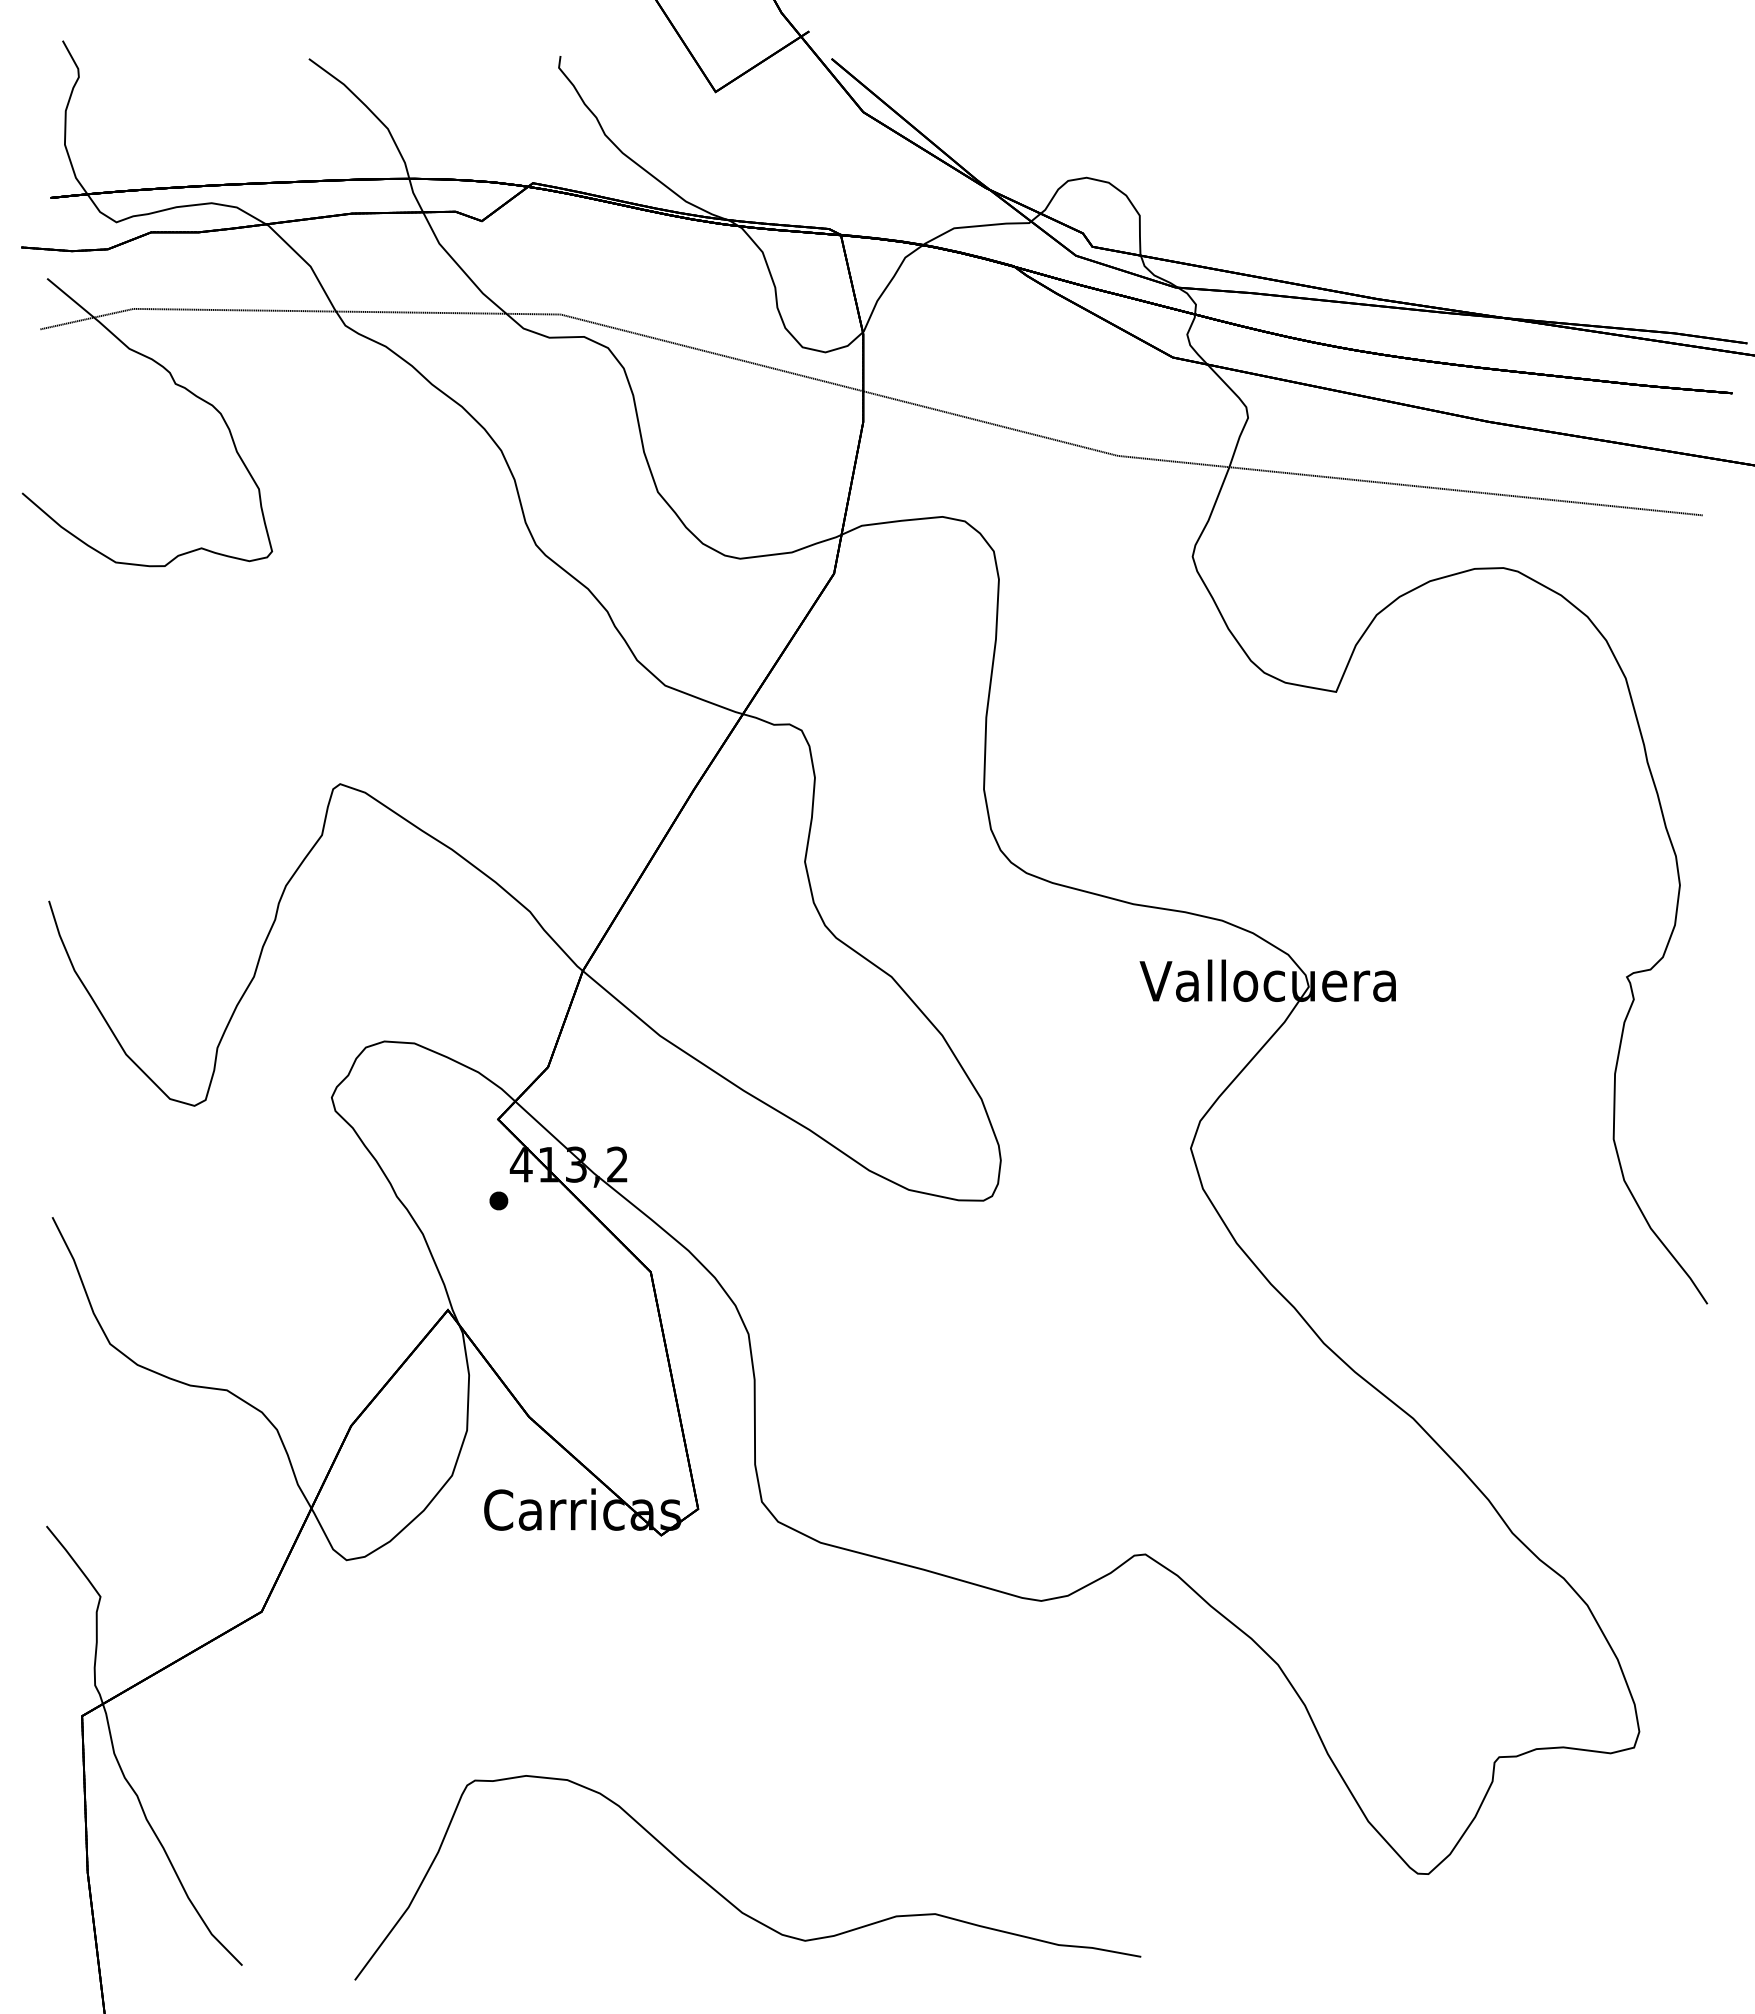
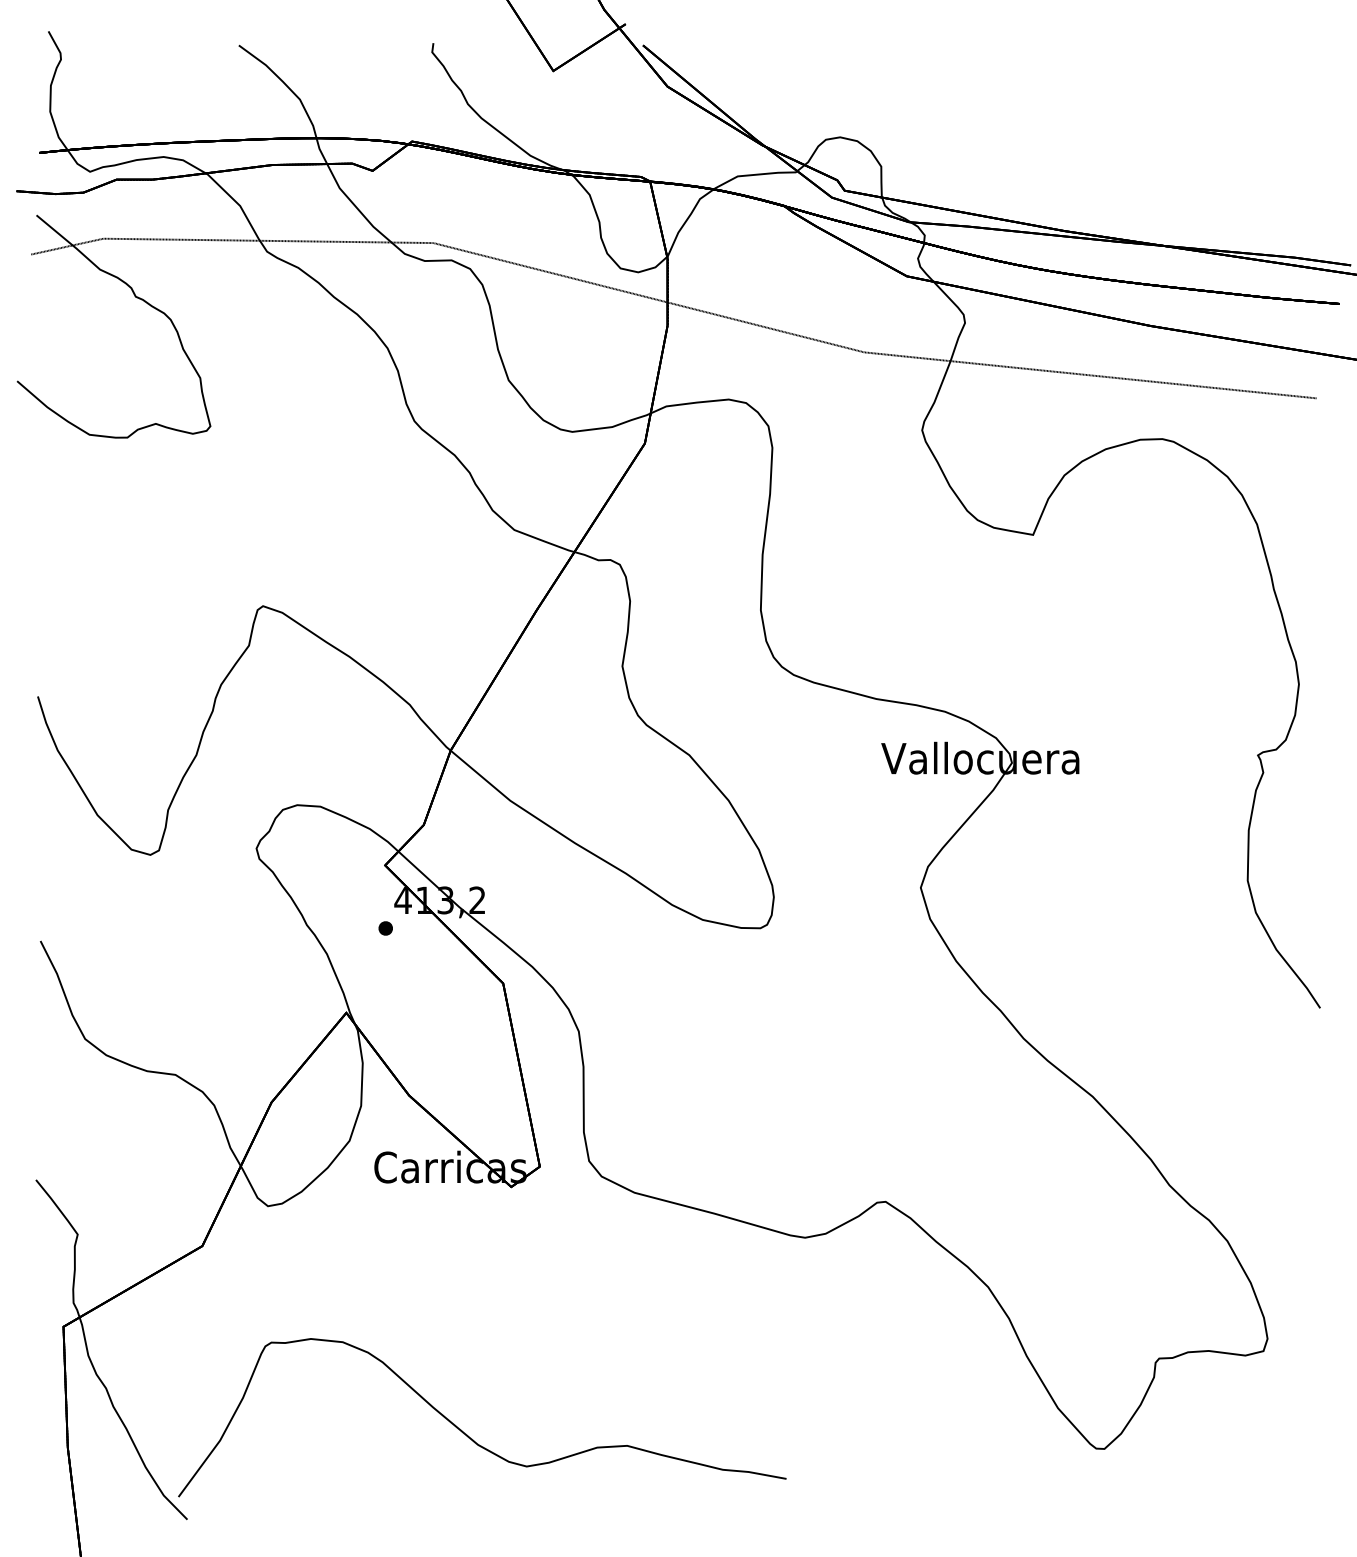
curve: (729, 1900) -> (468, 1435), moved

